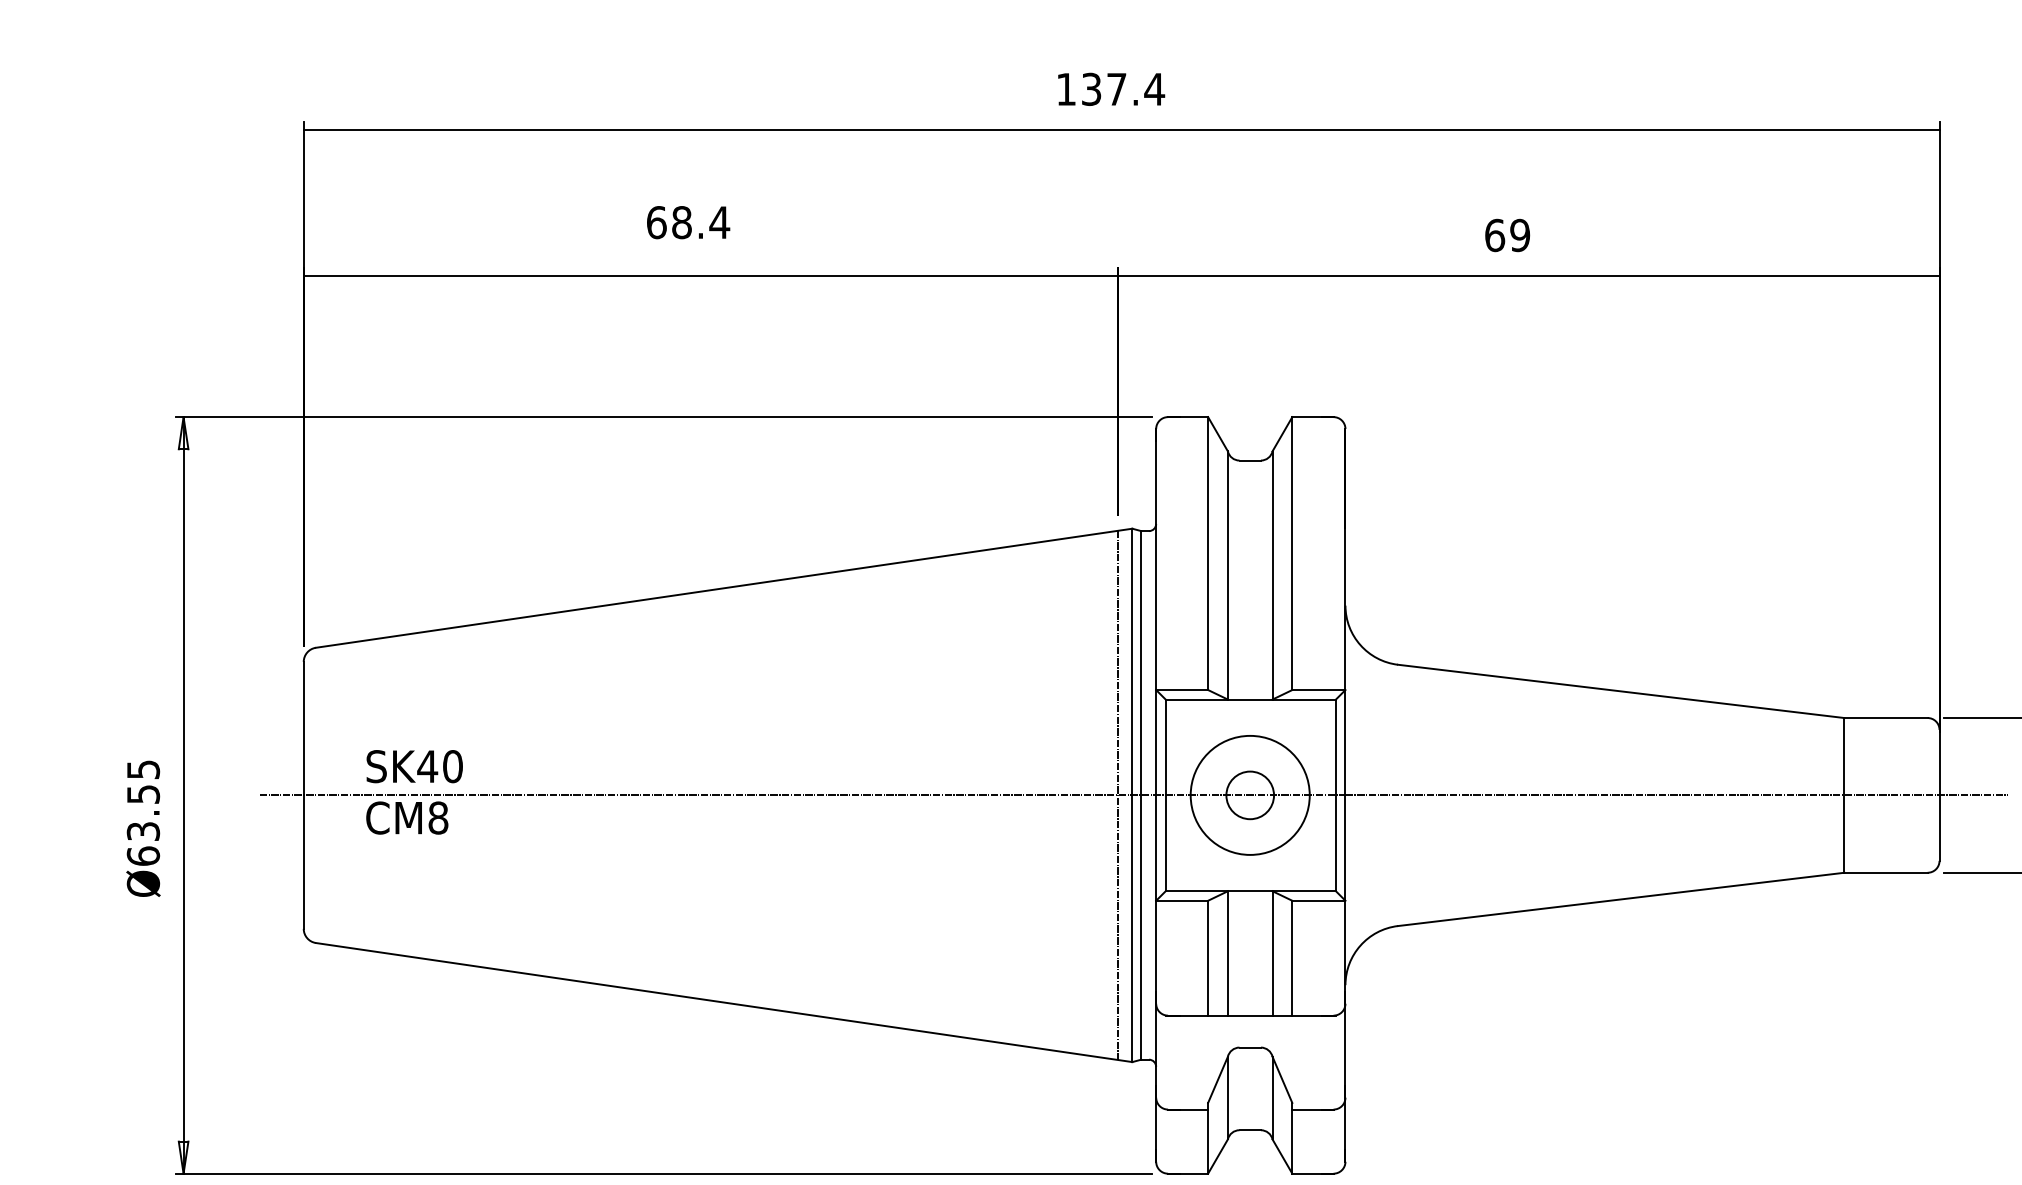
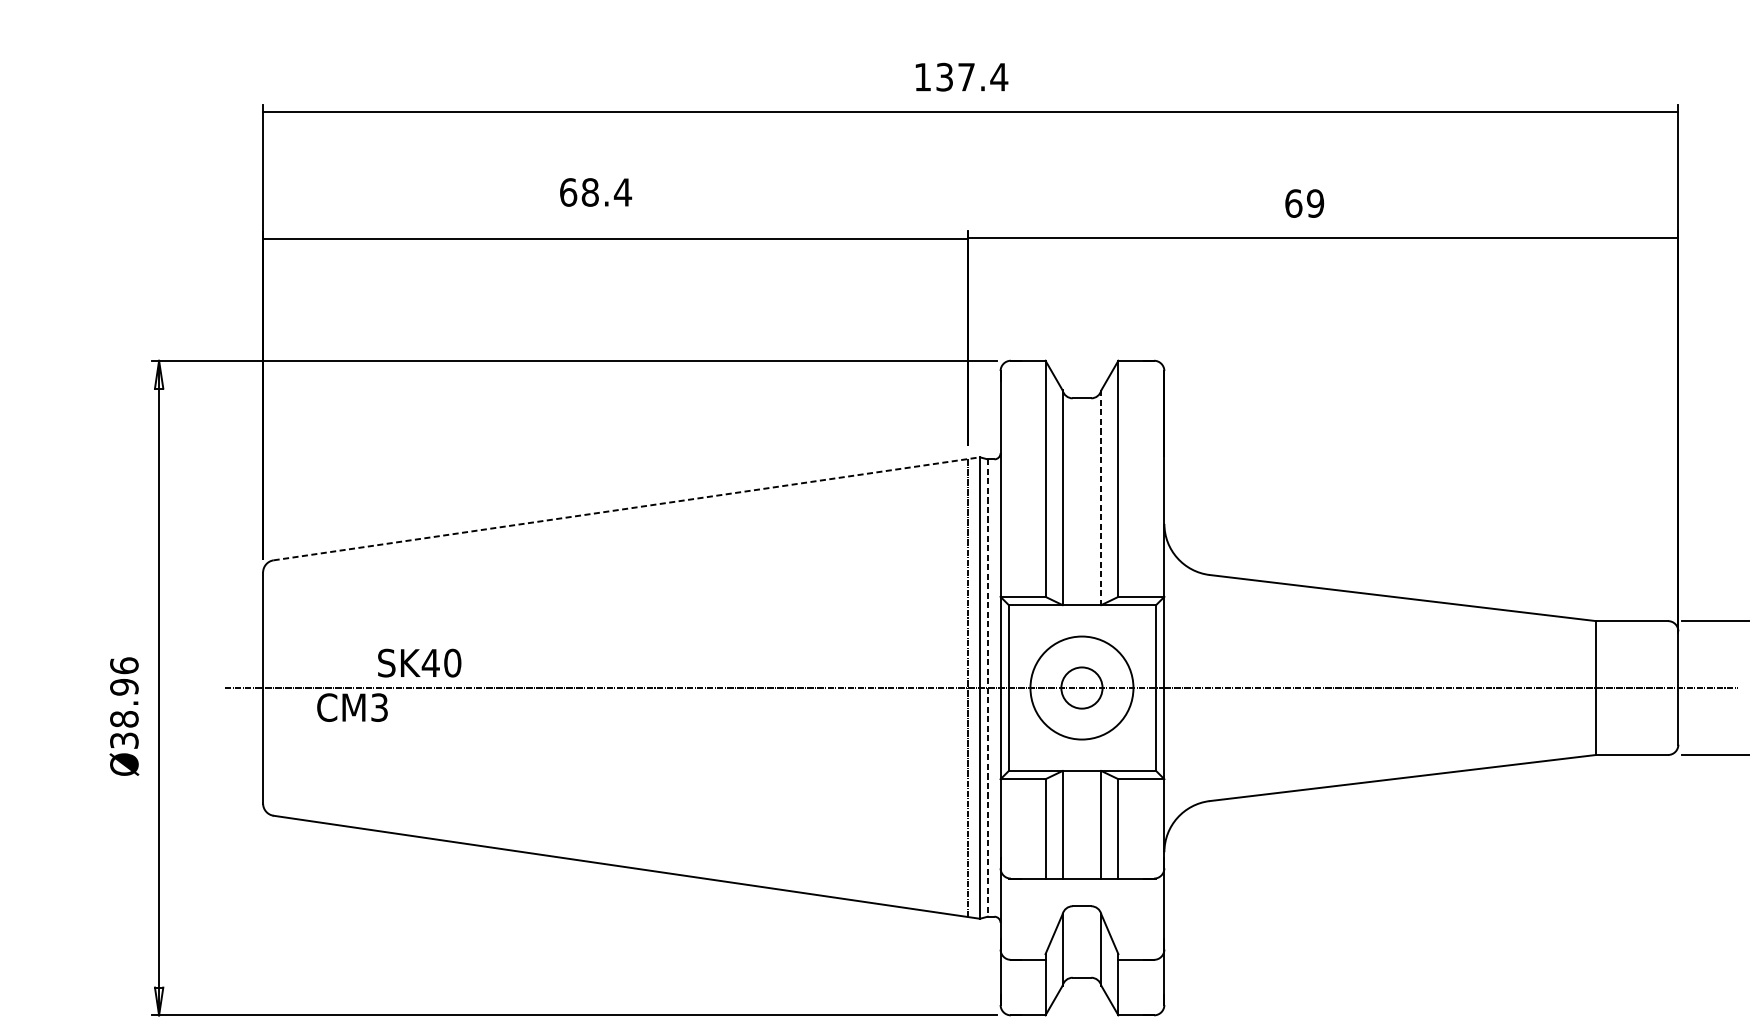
line: (1272, 575) -> (1101, 497), solid -> dashed
line: (724, 588) -> (627, 509), solid -> dashed
text: (414, 766) -> (419, 663), moved
line: (1141, 795) -> (987, 688), solid -> dashed
text: (143, 812) -> (124, 702), Ø63.55 -> Ø38.96
text: (438, 817) -> (379, 707), CM8 -> CM3

